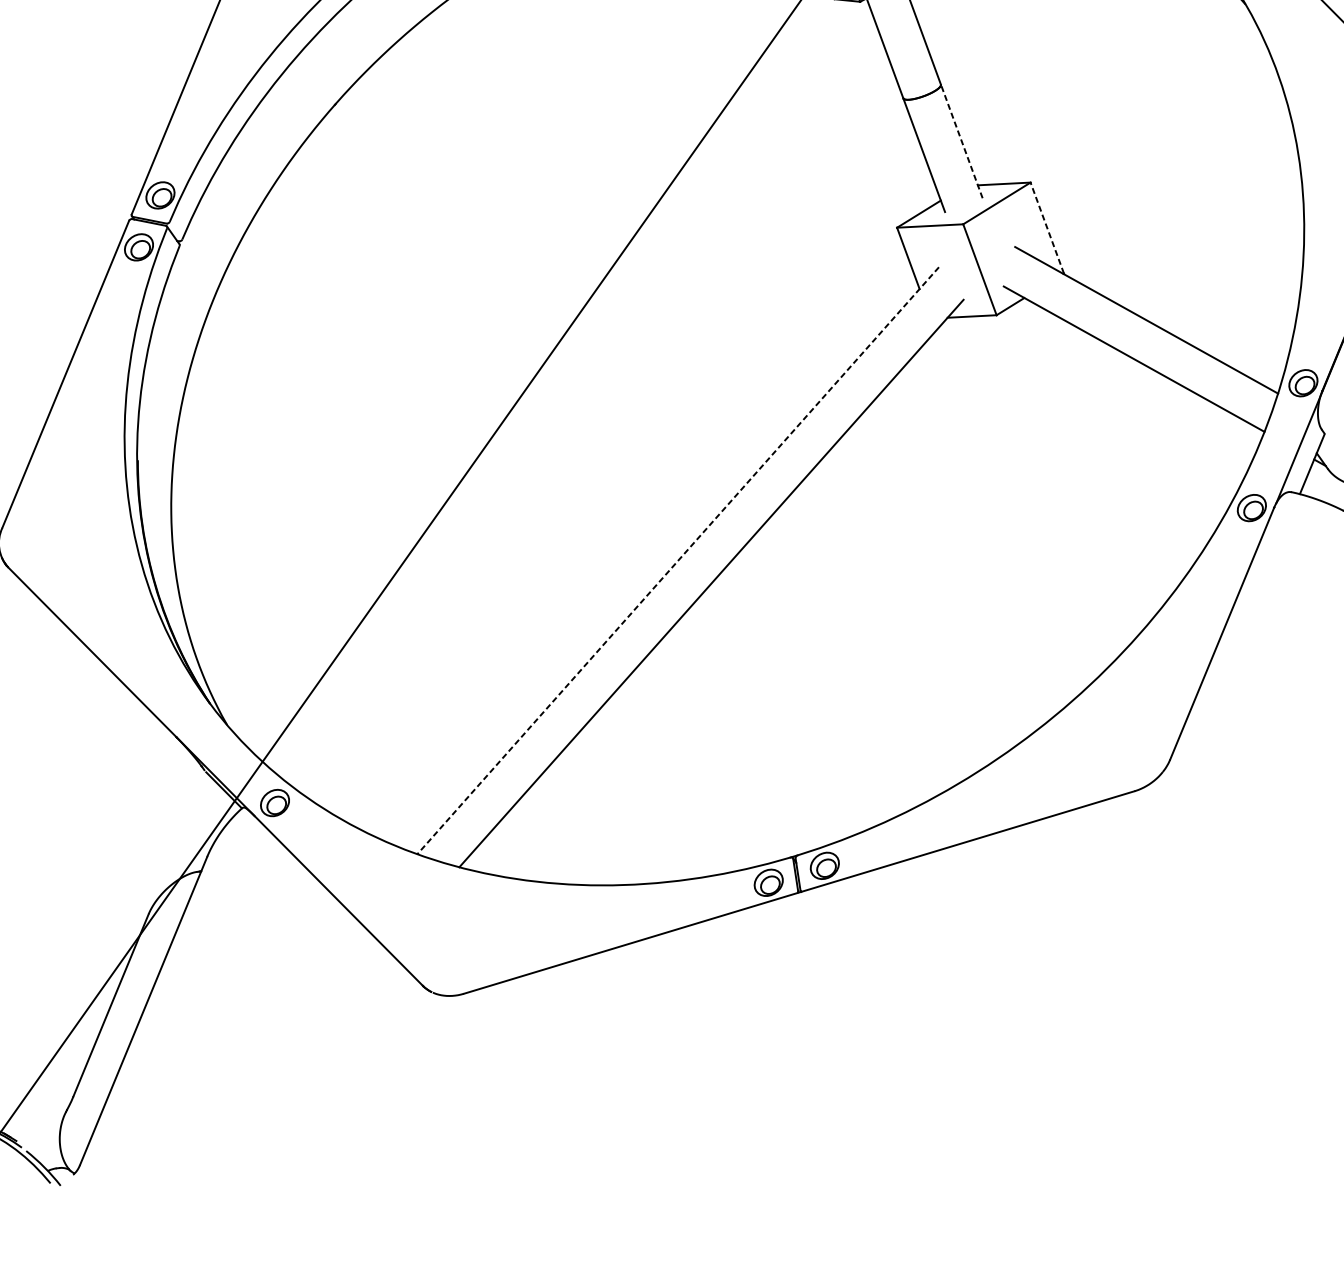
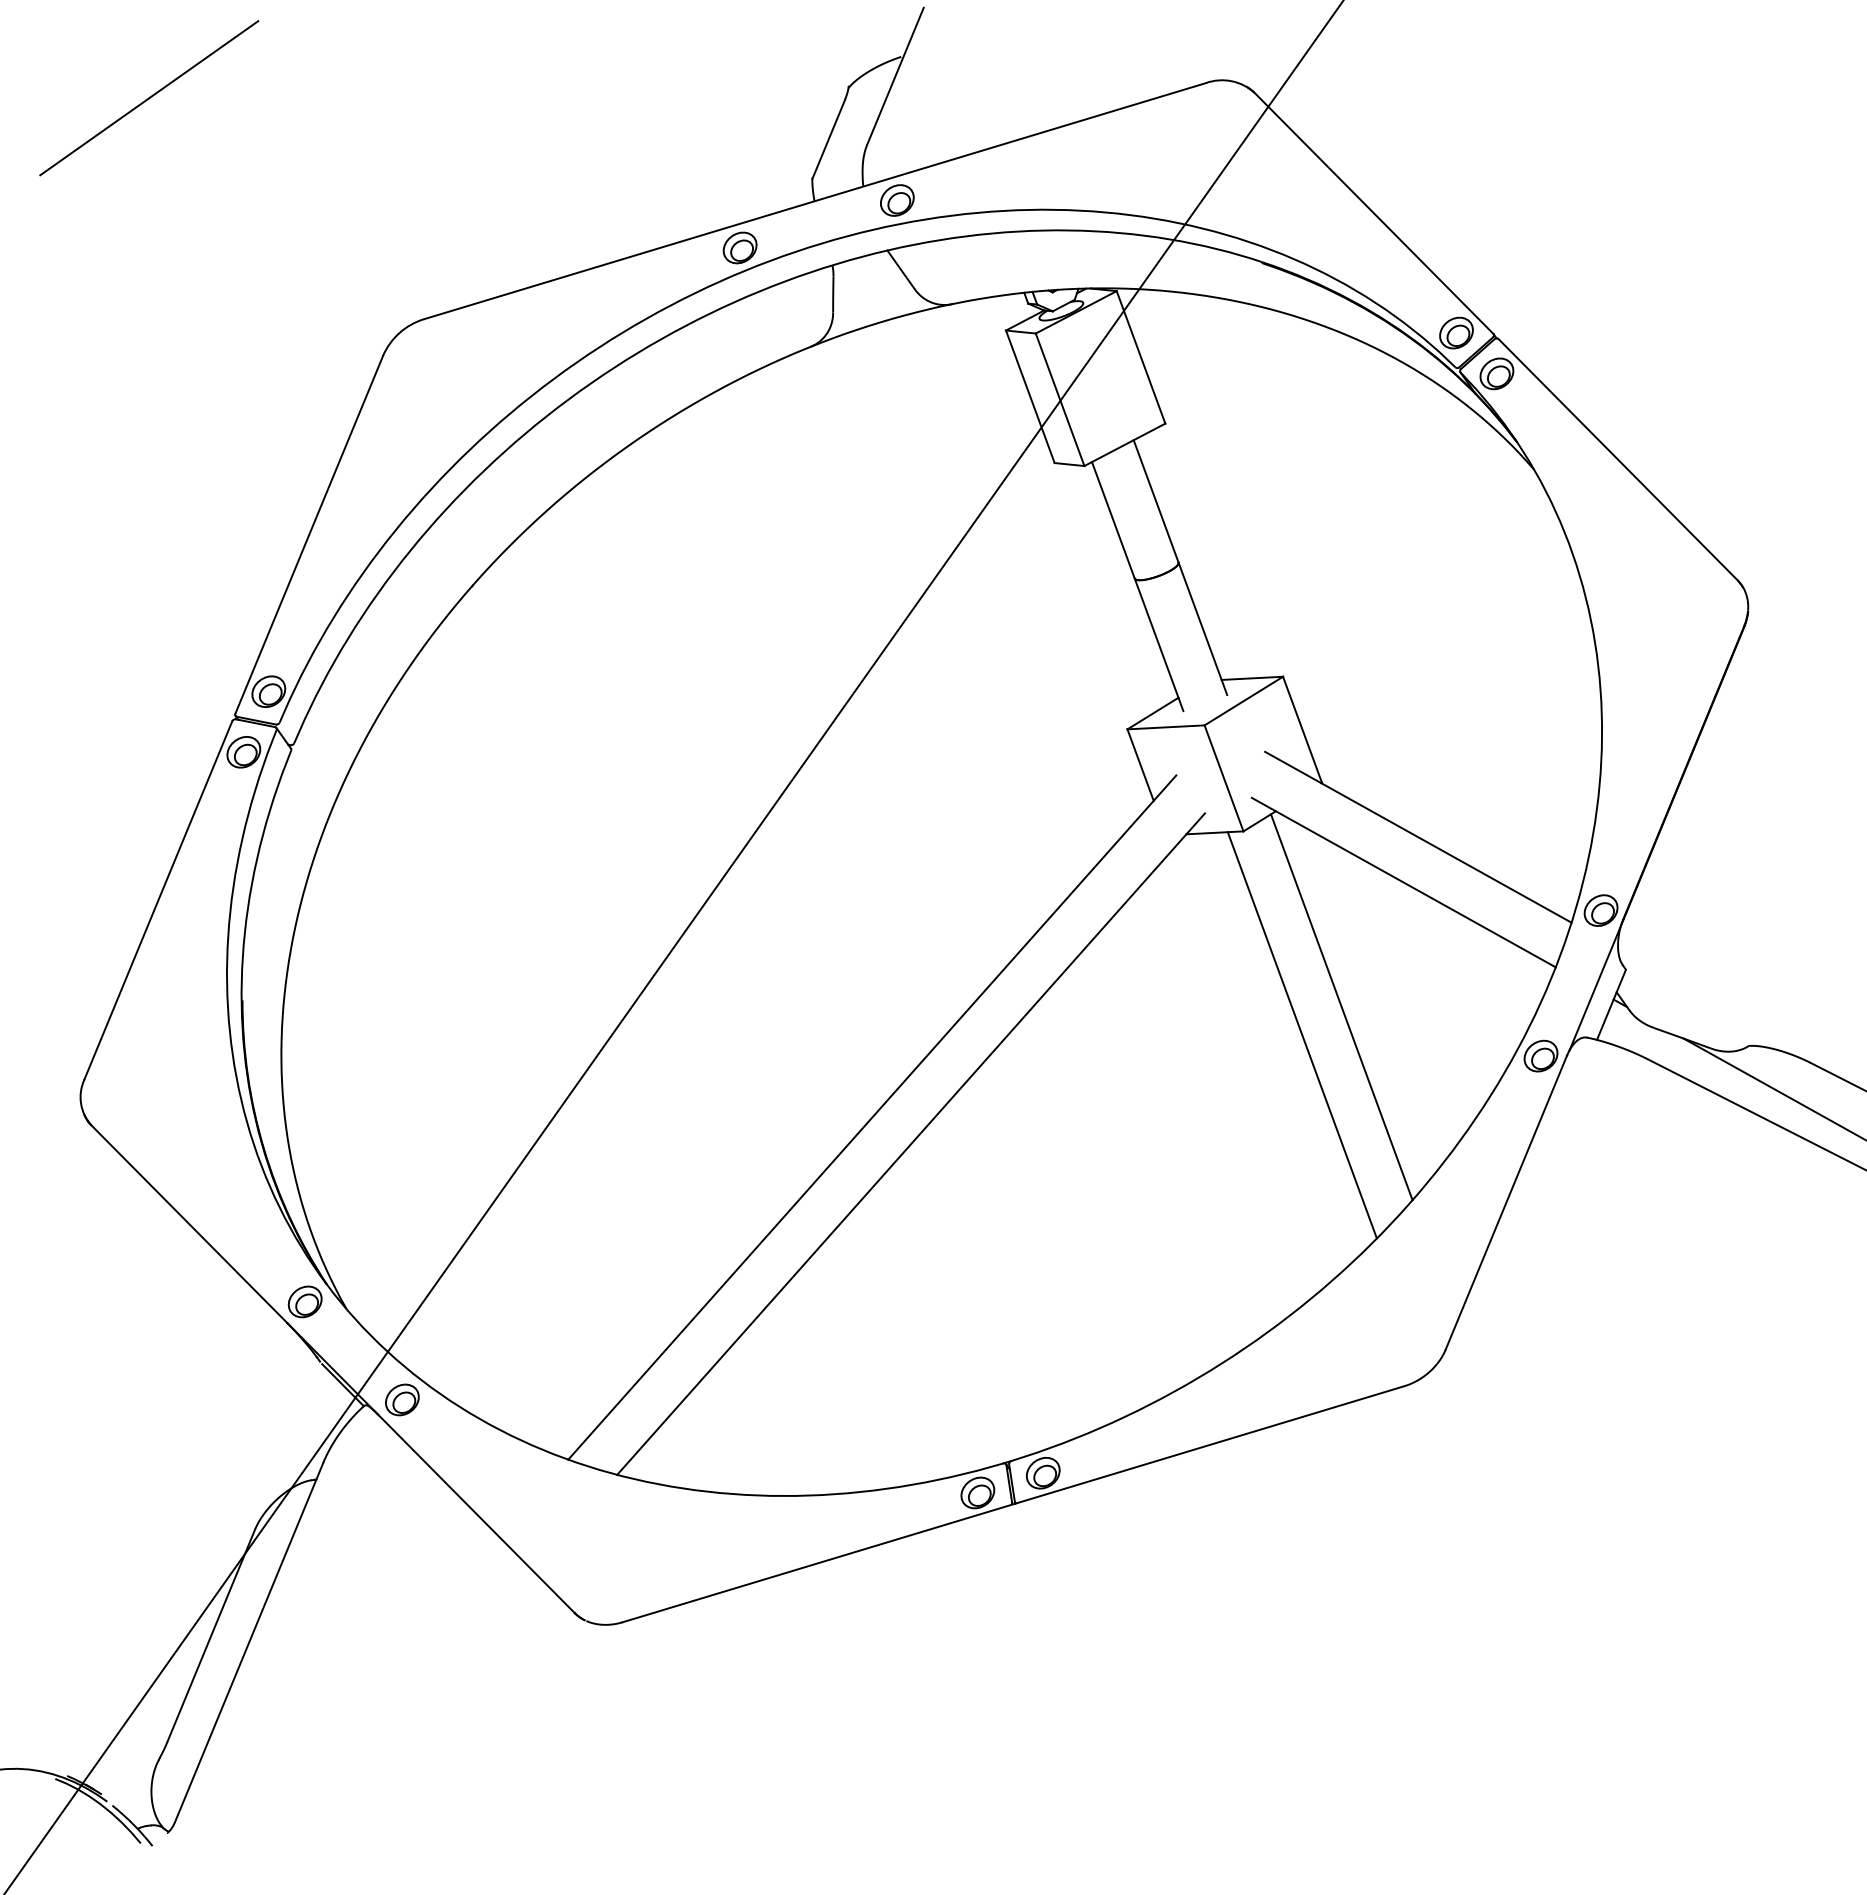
line: (961, 141) -> (1202, 628), dashed -> solid
line: (1047, 227) -> (1302, 729), dashed -> solid
line: (1080, 466) -> (1341, 1007), added
line: (1046, 490) -> (1301, 1035), added
line: (678, 560) -> (872, 1117), dashed -> solid
part: (191, 718) -> (304, 1301), added

